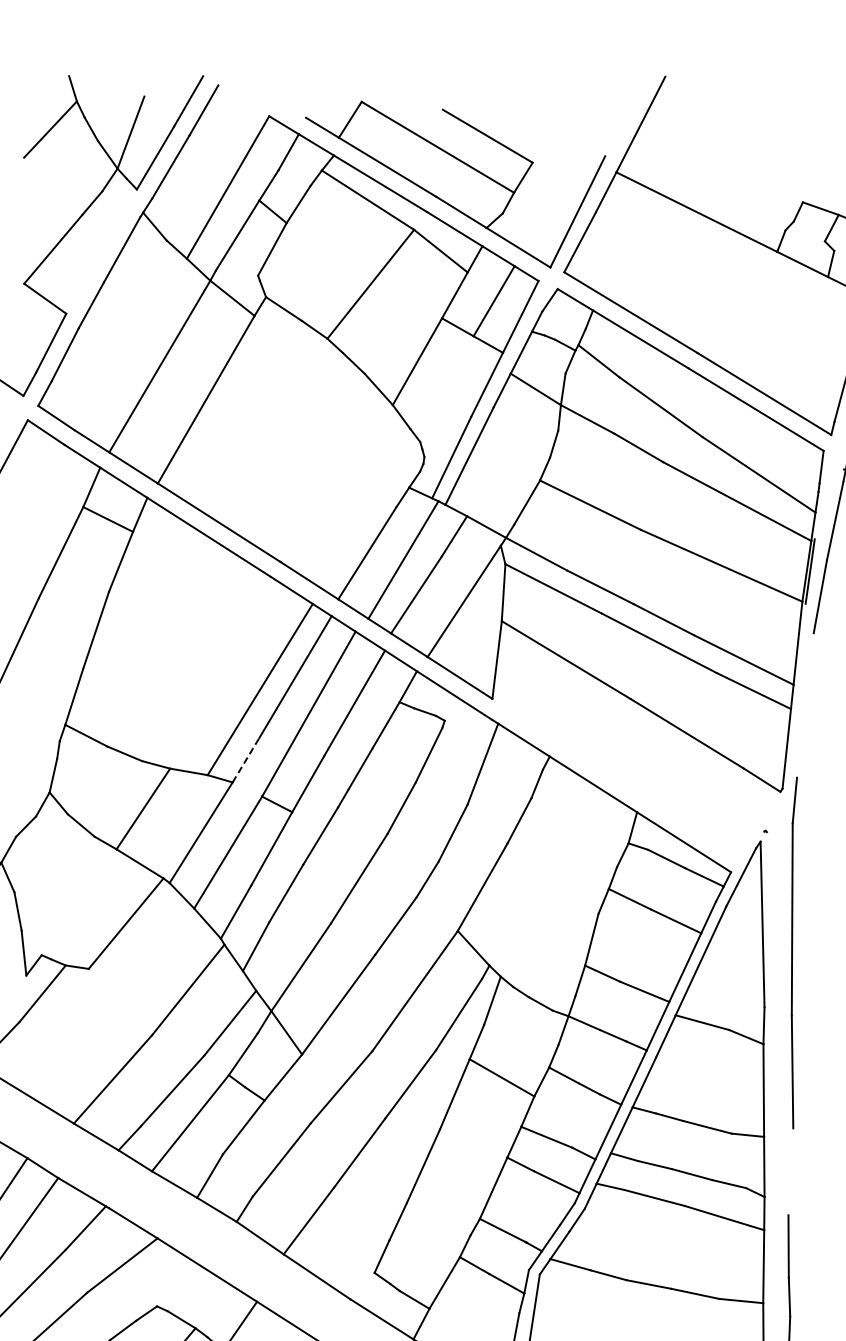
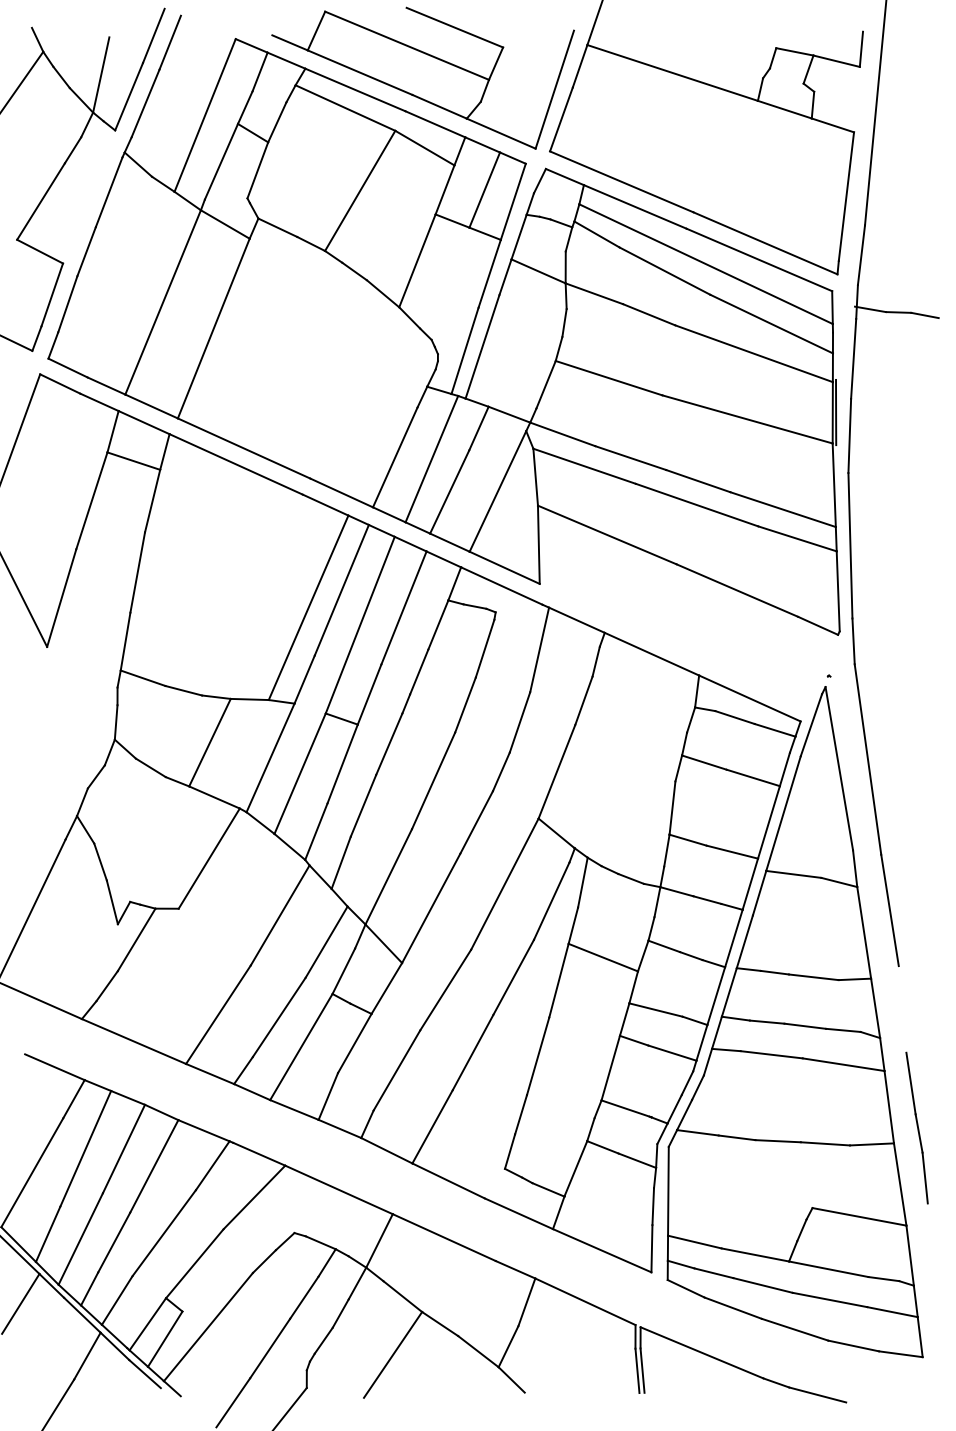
line: (702, 406) -> (705, 264), added
line: (805, 705) -> (850, 545), added
line: (245, 759) -> (304, 679), dashed -> solid

